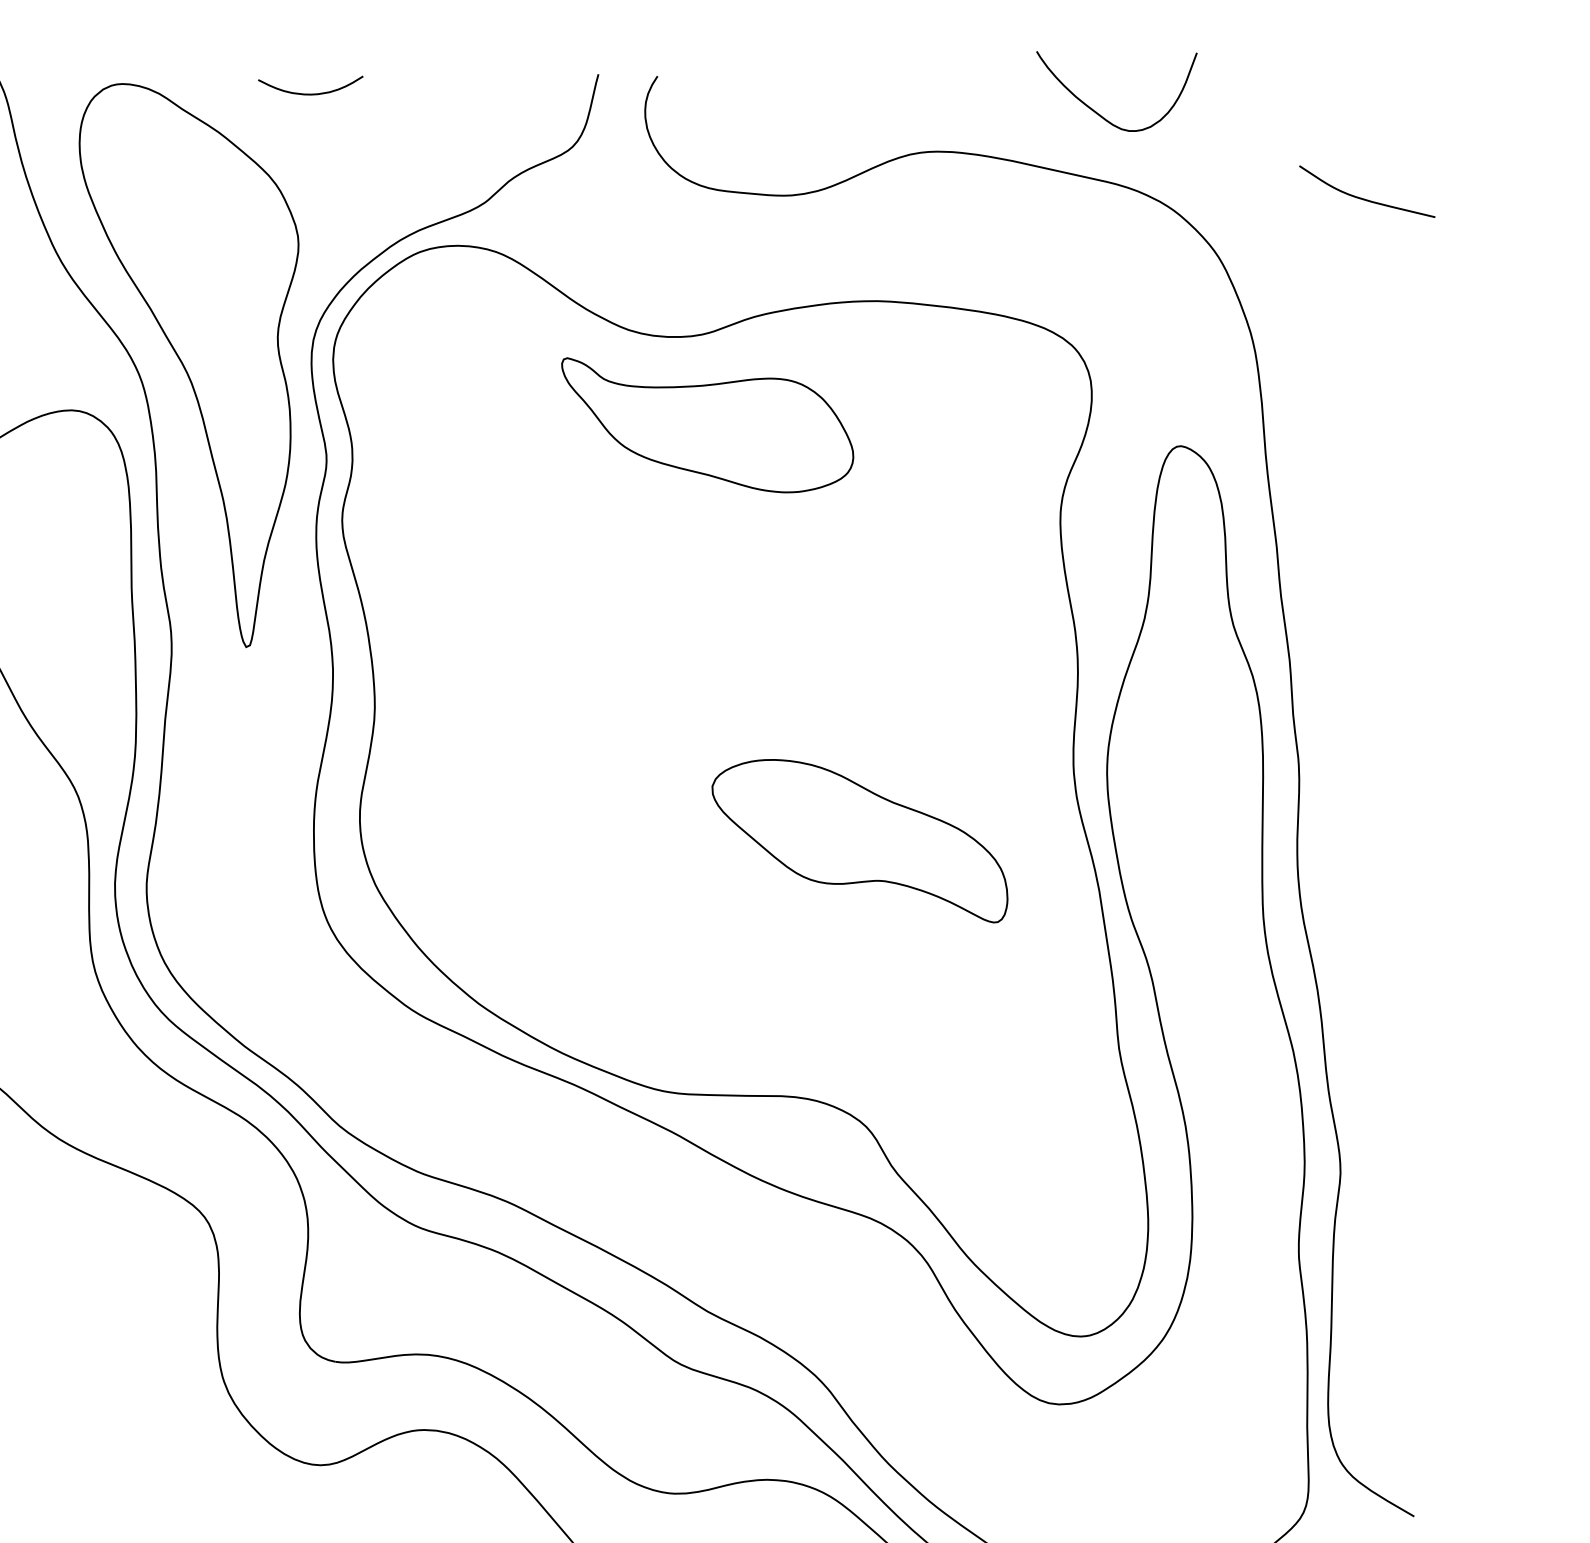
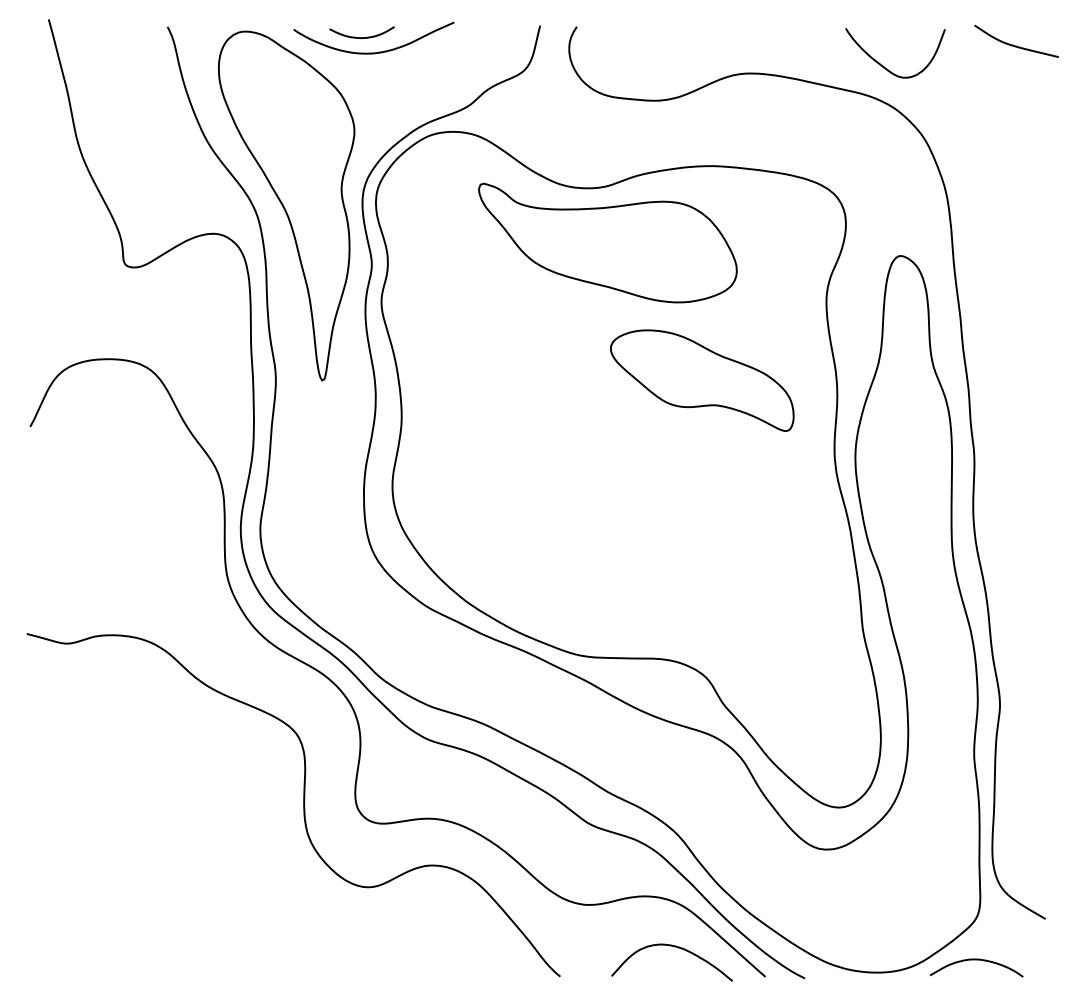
curve: (1097, 111) -> (883, 65), moved
curve: (337, 116) -> (378, 51), added
curve: (1362, 196) -> (1013, 44), moved
part: (706, 424) -> (607, 242), size x1.43
part: (860, 840) -> (702, 380), moved

